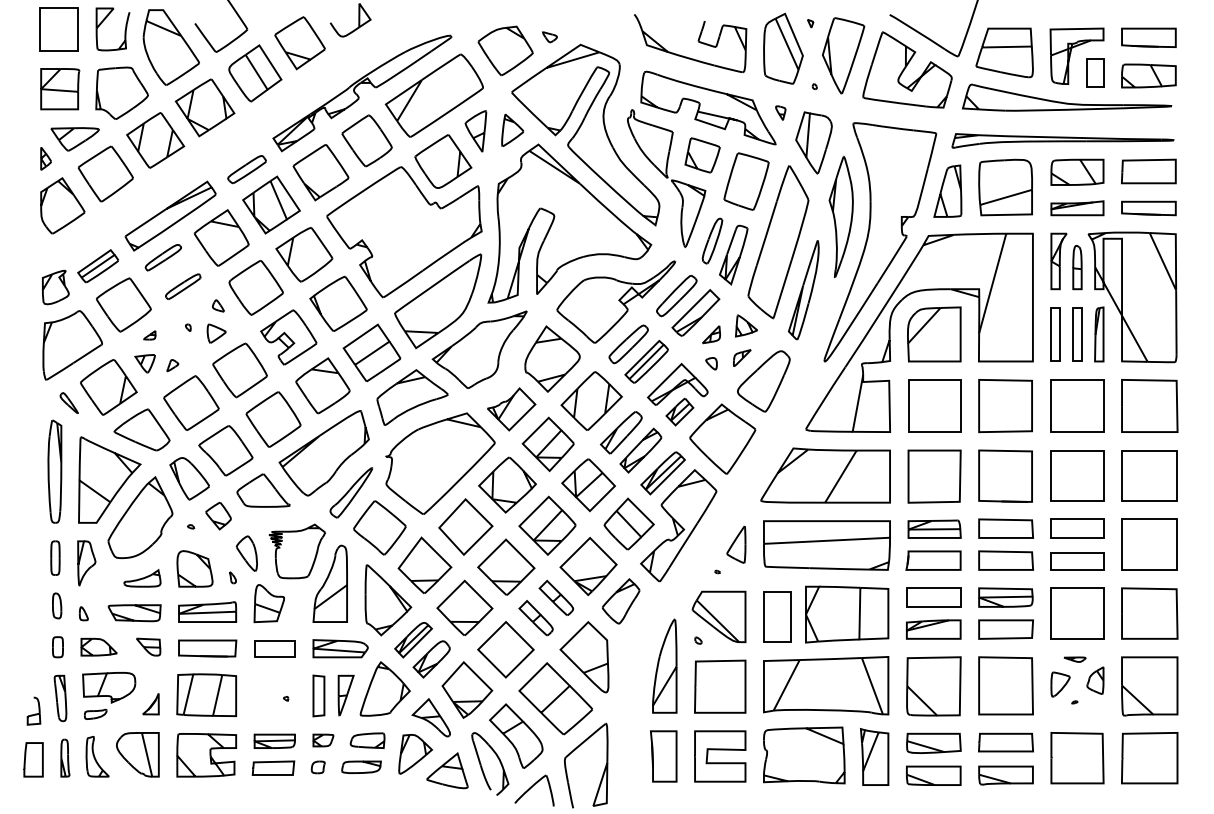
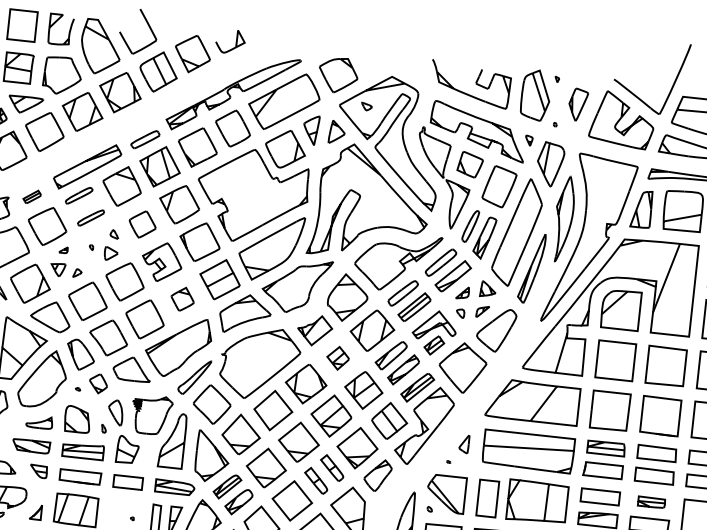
part: (549, 37) -> (366, 106), moved
part: (843, 55) -> (578, 104), size x0.6
part: (98, 266) -> (32, 197), size x0.6
part: (255, 287) -> (142, 224), size x0.7
part: (322, 385) -> (182, 298), size x0.6
part: (547, 444) -> (337, 358), size x0.6
part: (736, 544) -> (464, 443), size x0.7
part: (1005, 597) -> (651, 502), size x0.7

